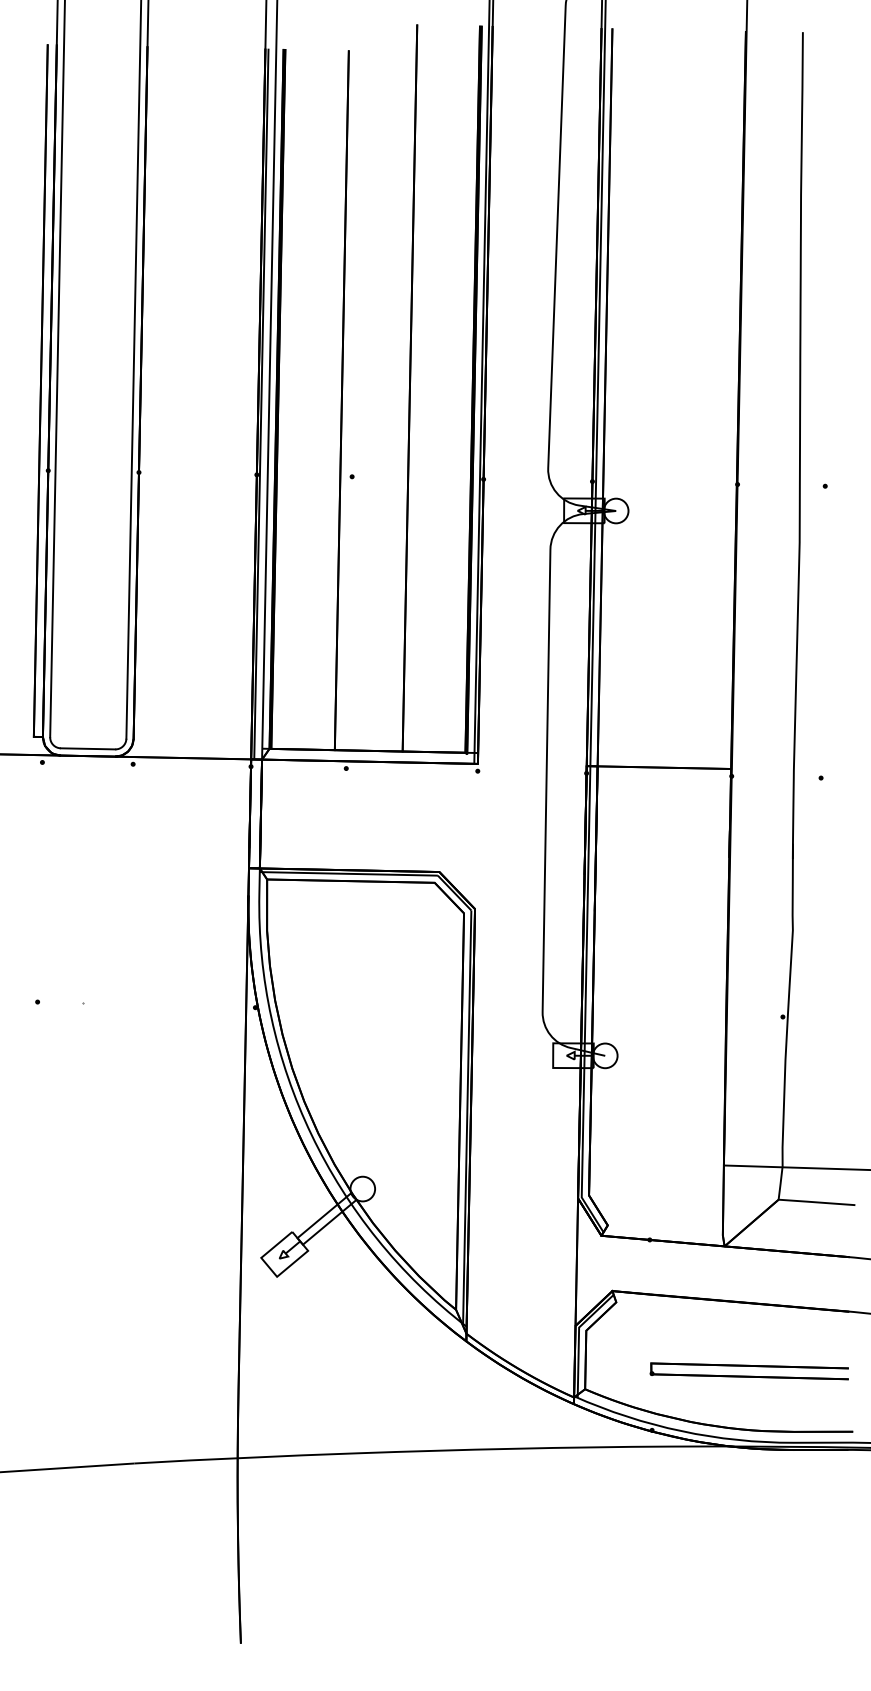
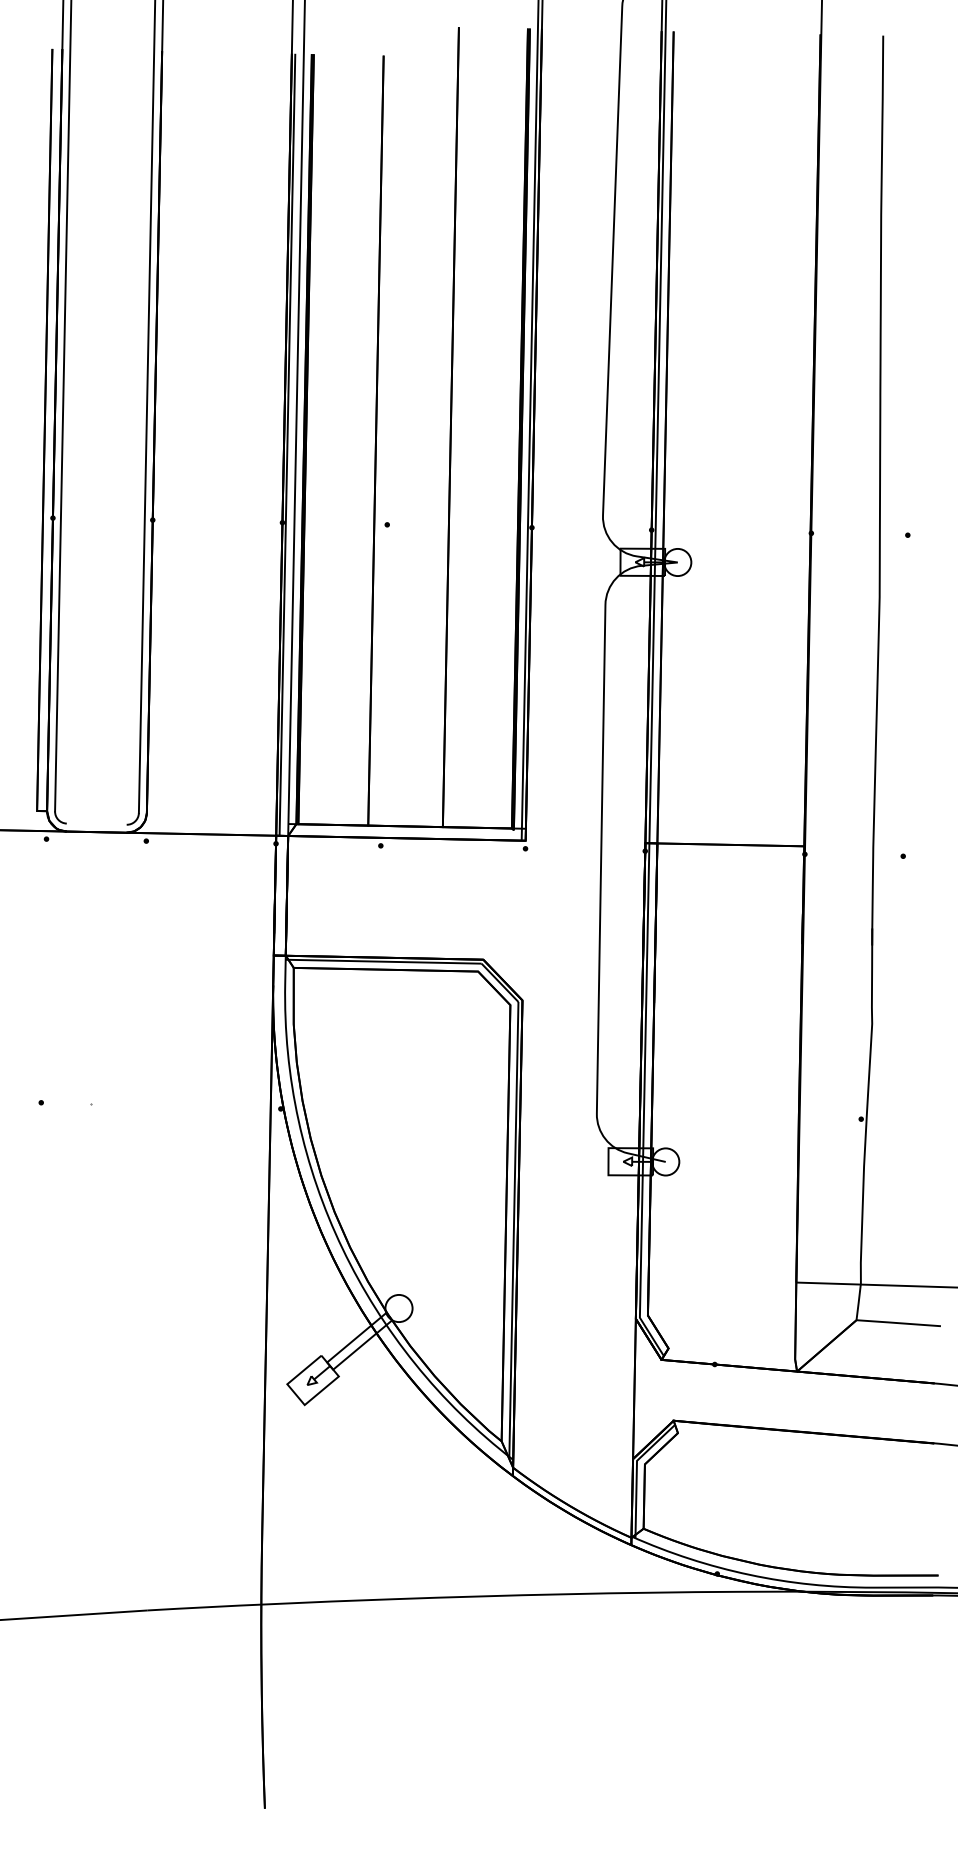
line: (87, 748) -> (96, 823), removed
part: (748, 1370) -> (823, 1508), removed

